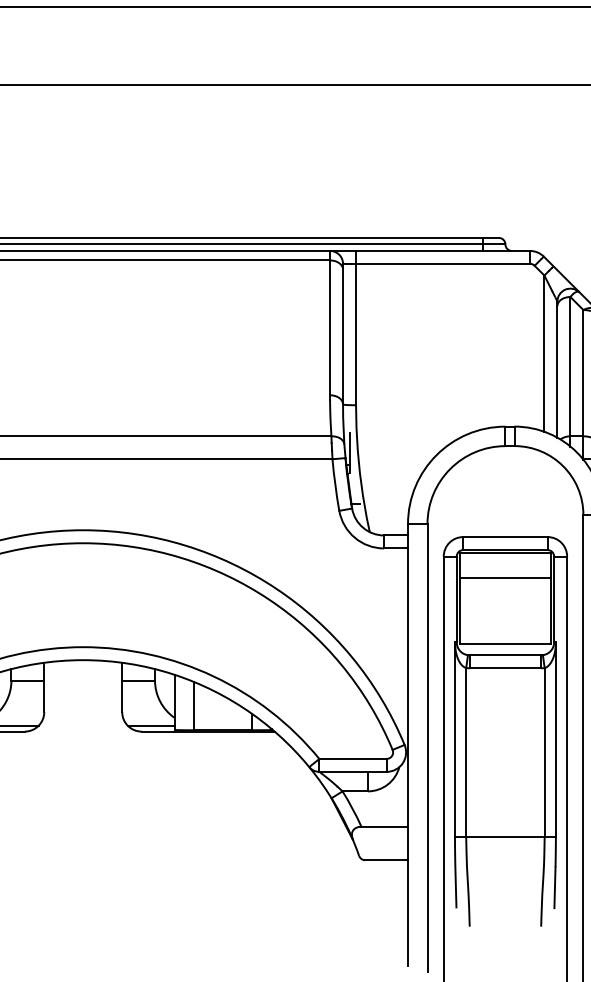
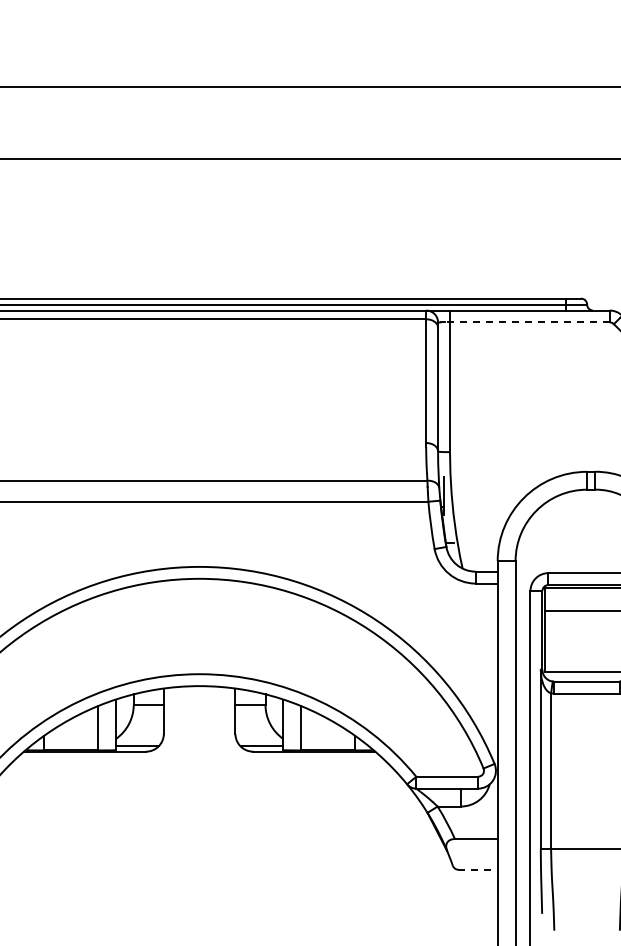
line: (440, 263) -> (527, 322), solid -> dashed
line: (387, 859) -> (478, 869), solid -> dashed

